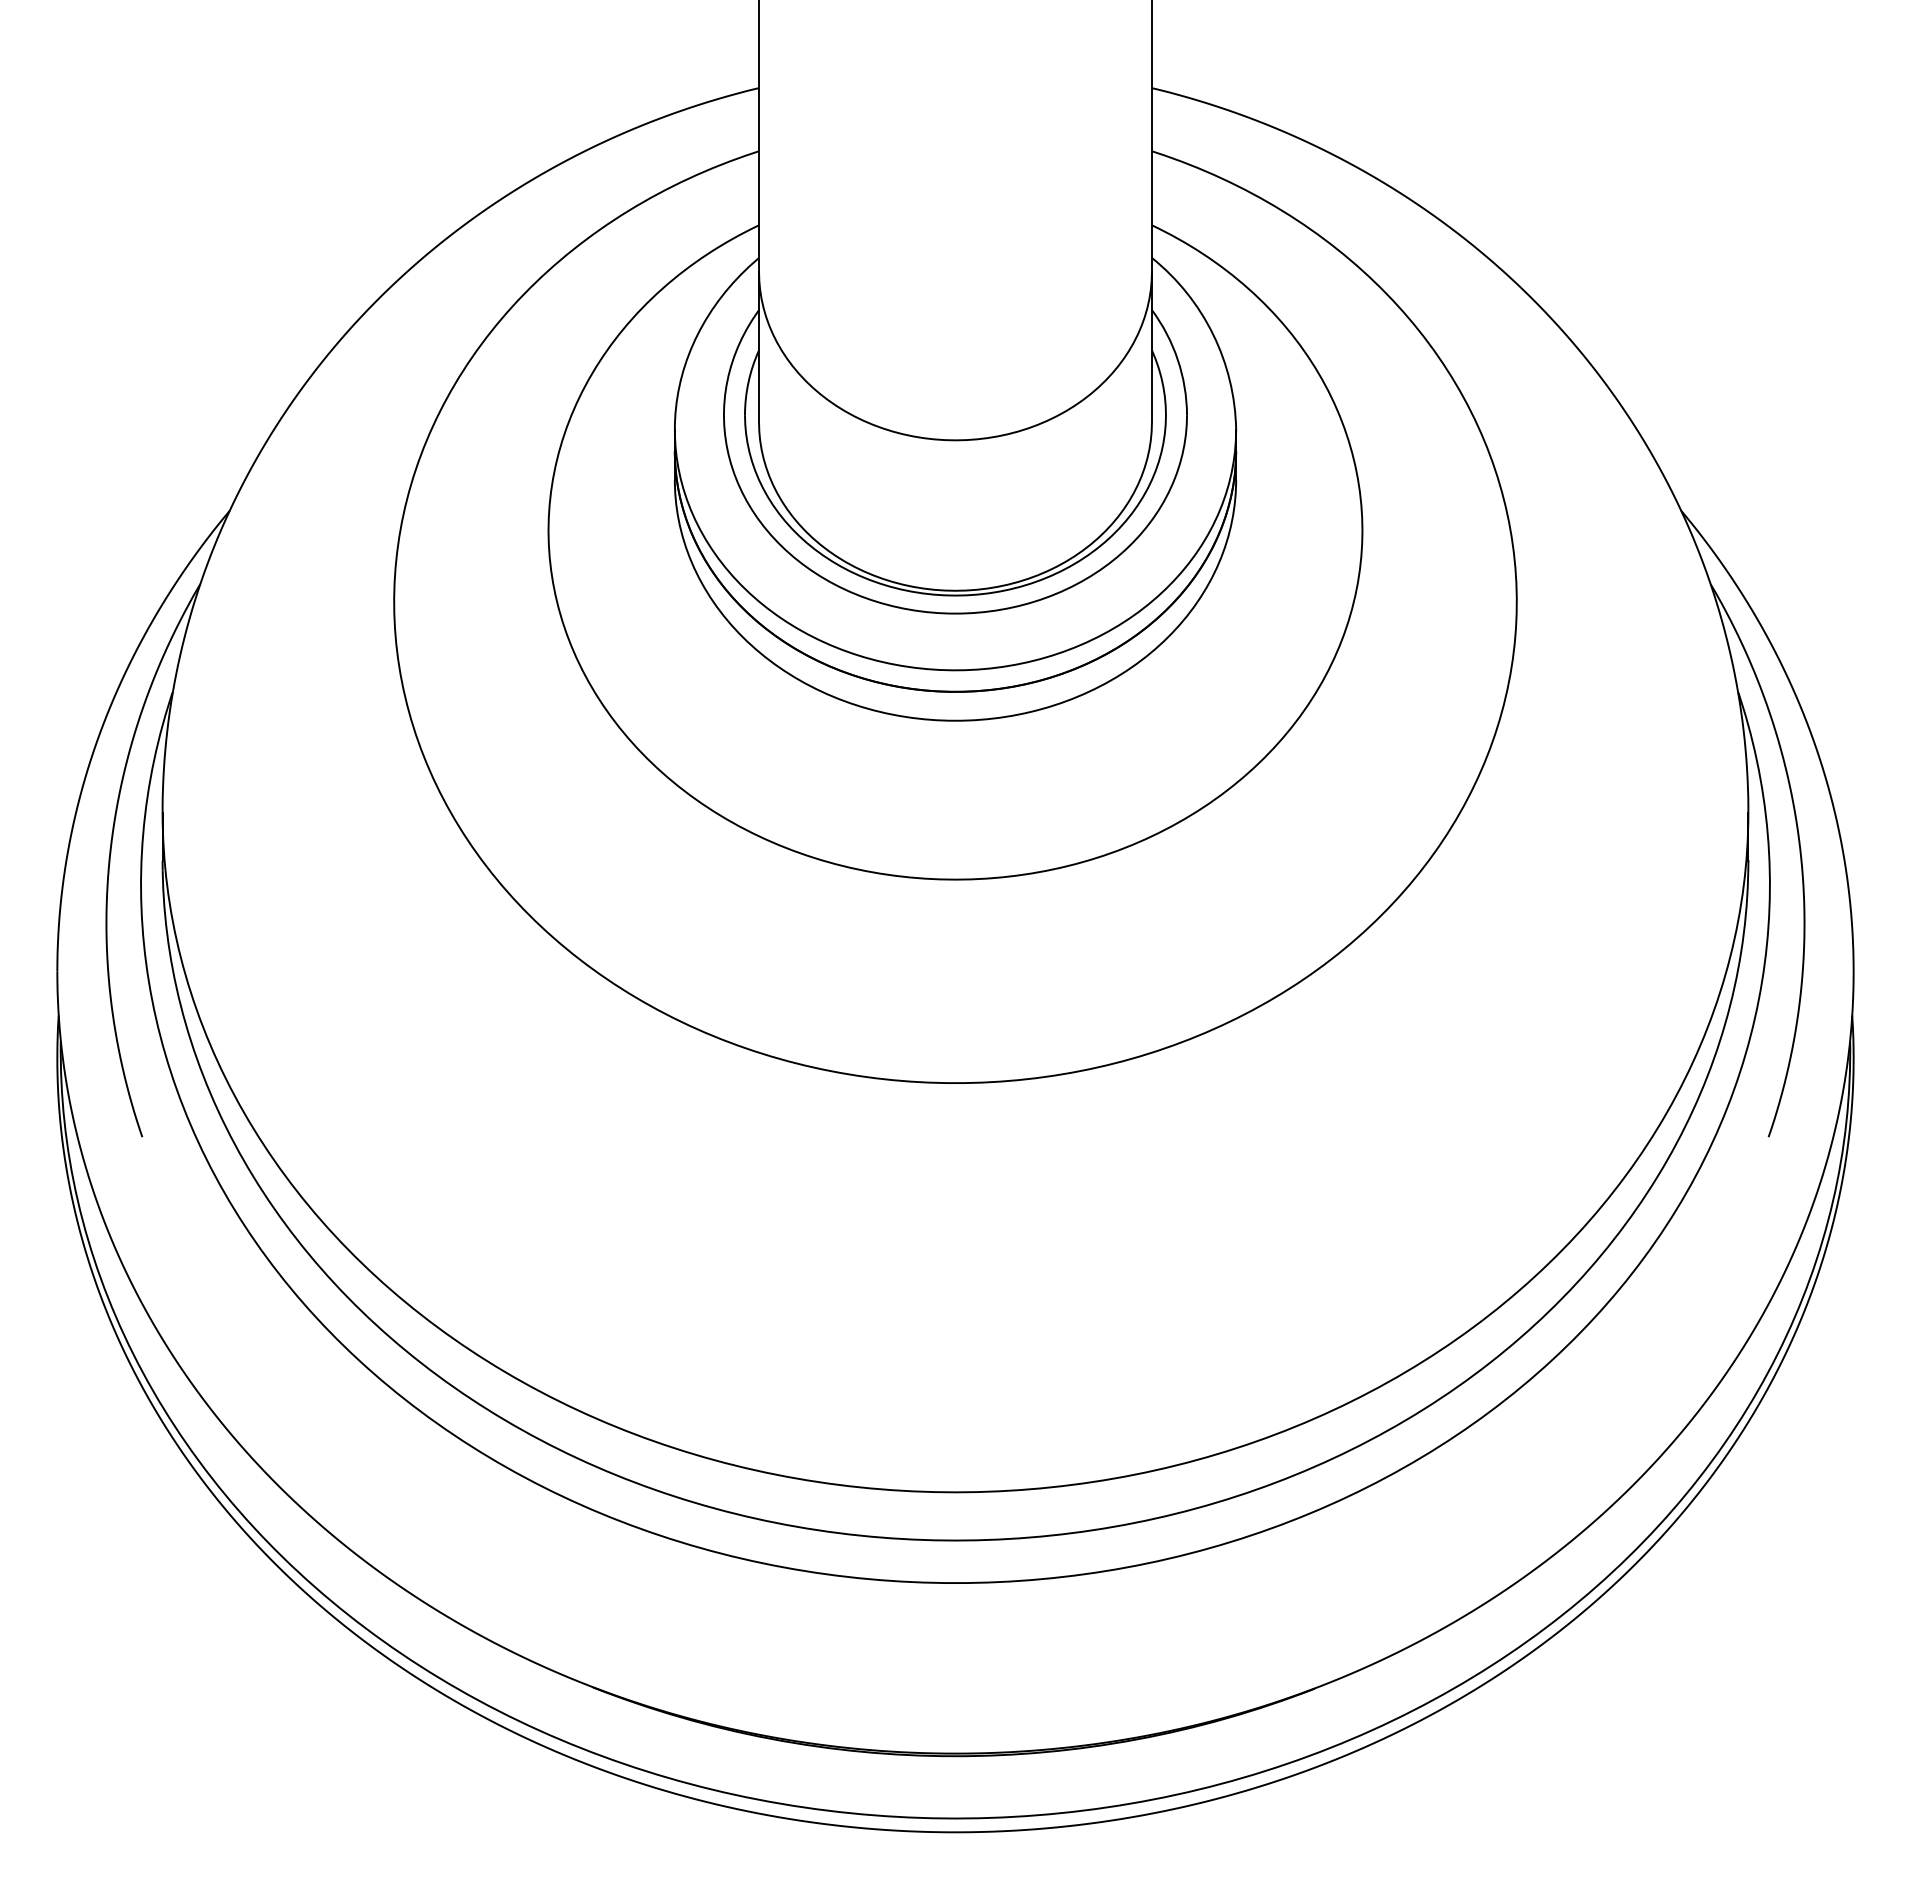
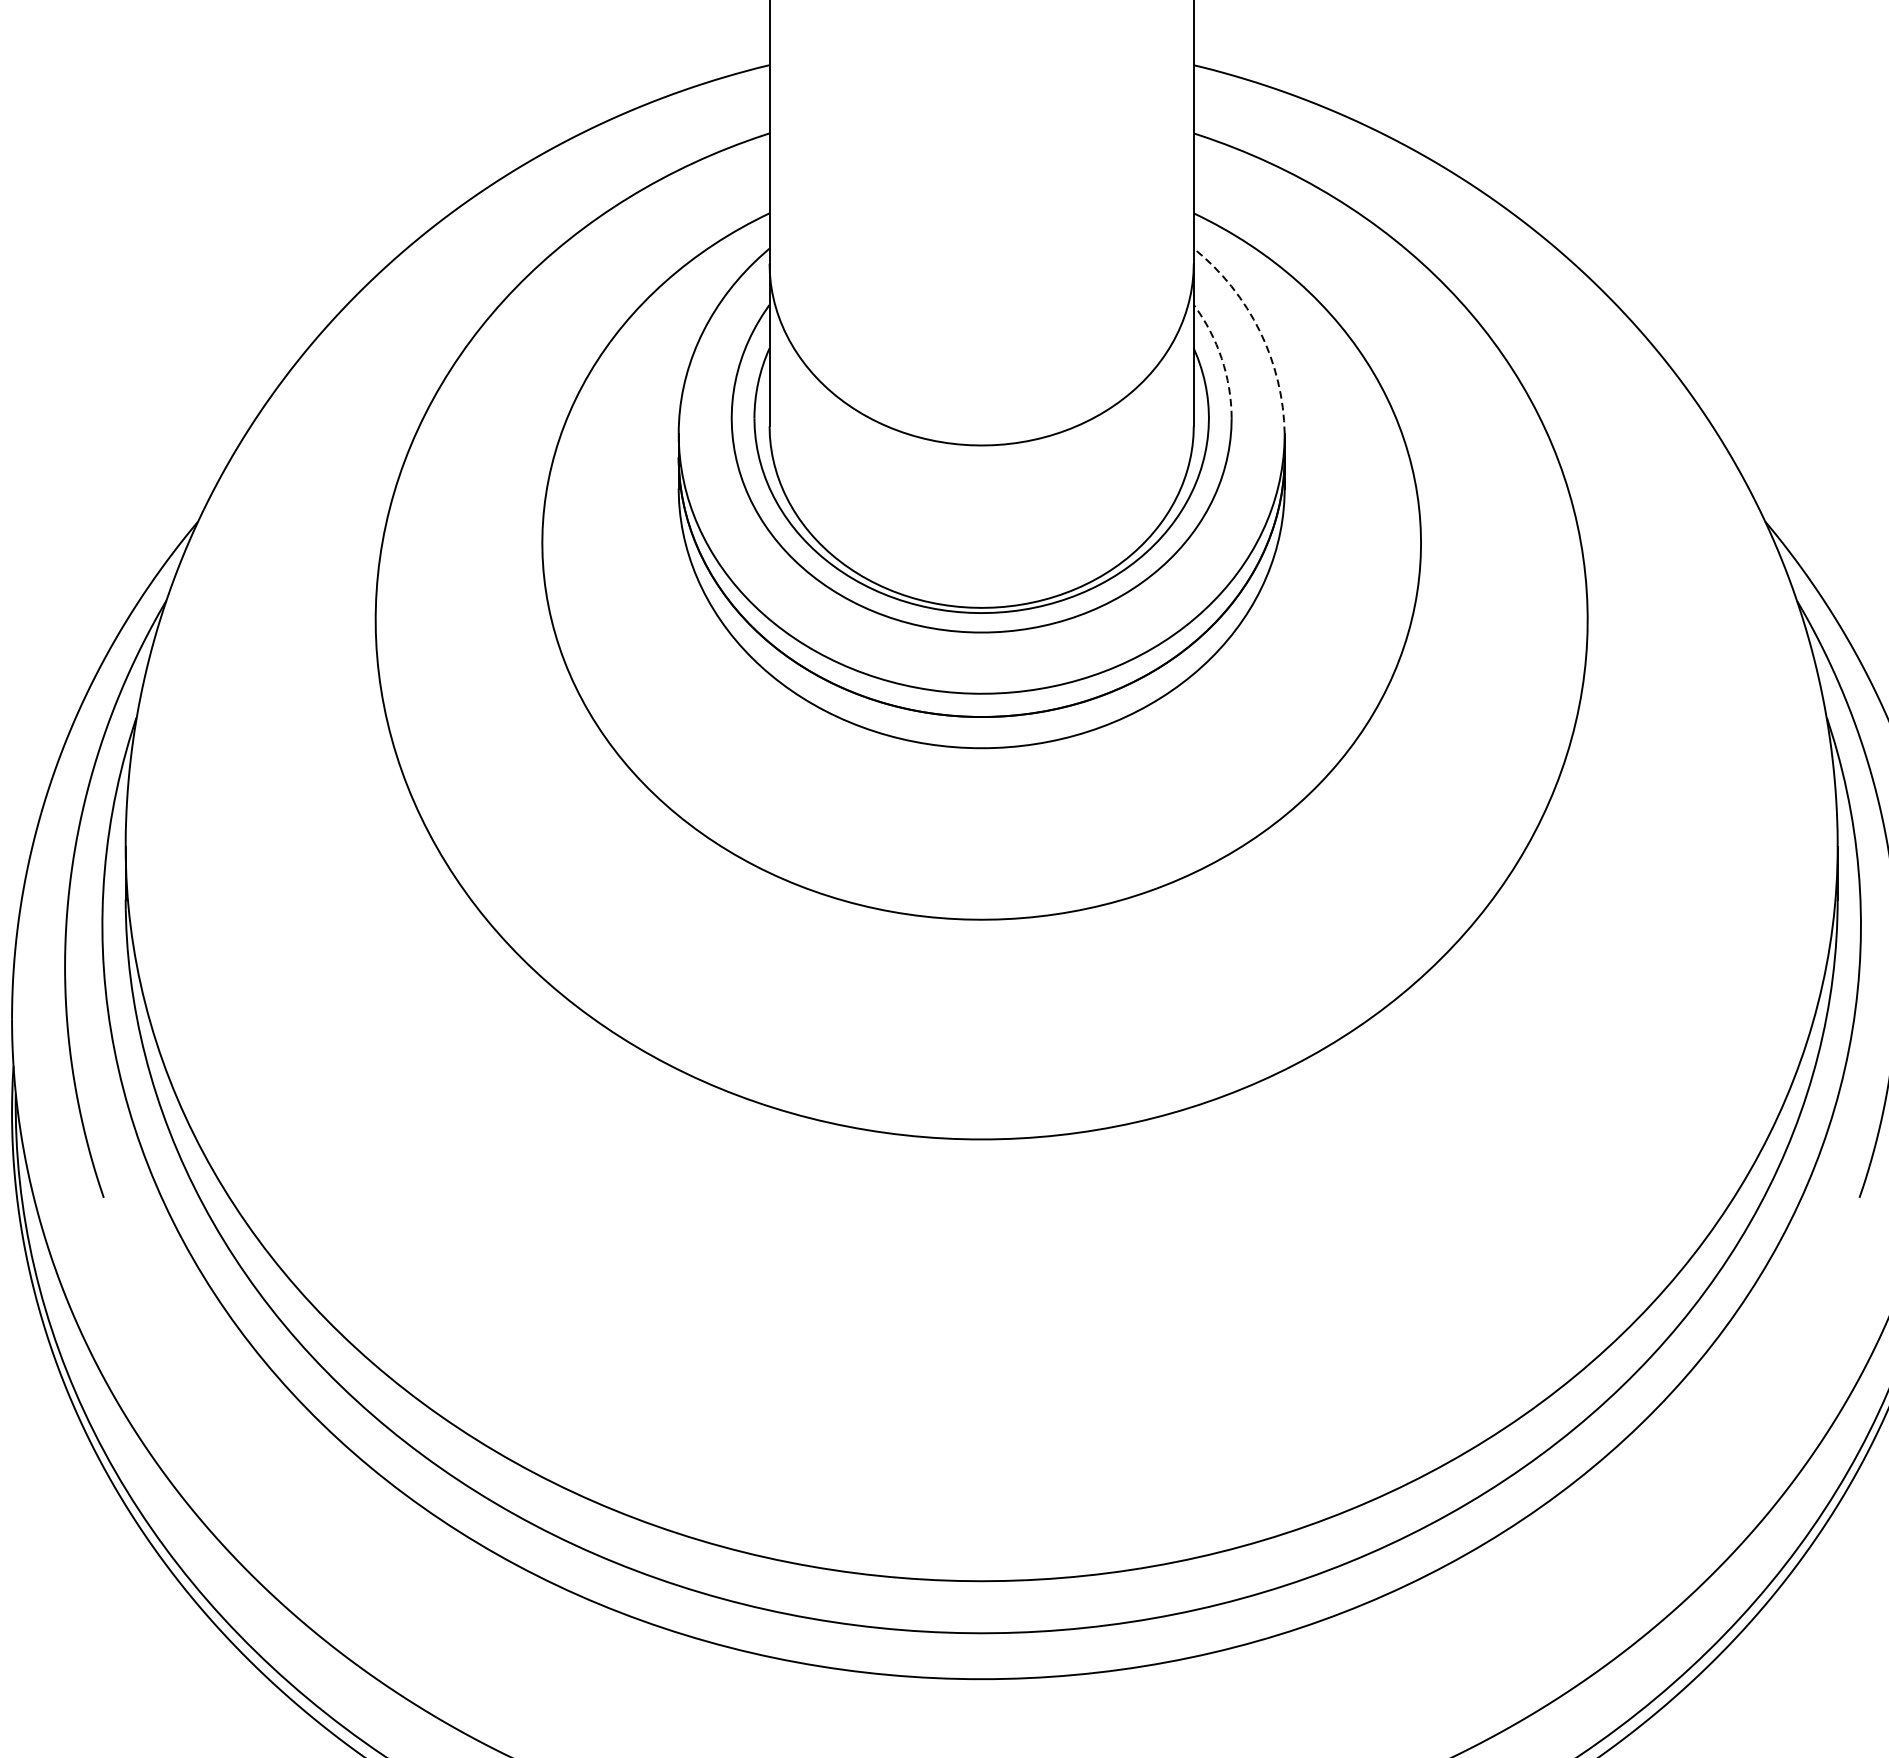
arc: (1213, 334) -> (1260, 331), solid -> dashed
arc: (1177, 359) -> (1221, 358), solid -> dashed

